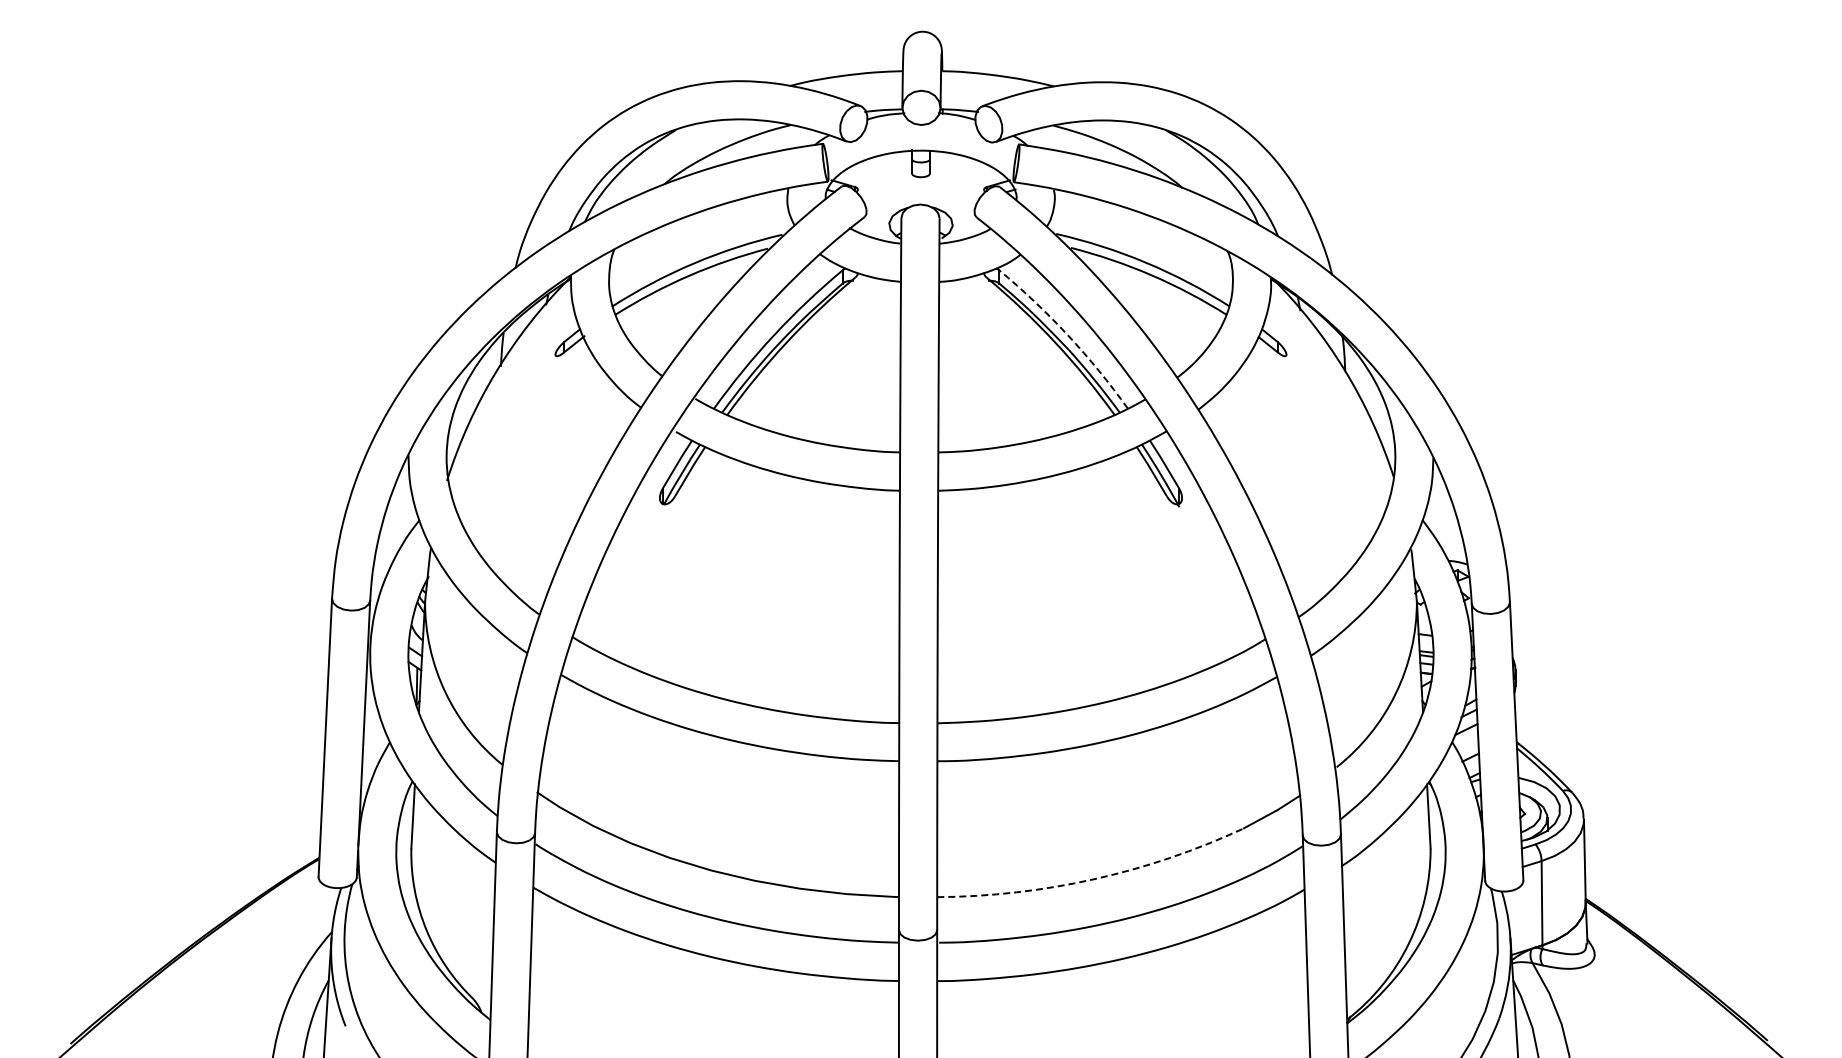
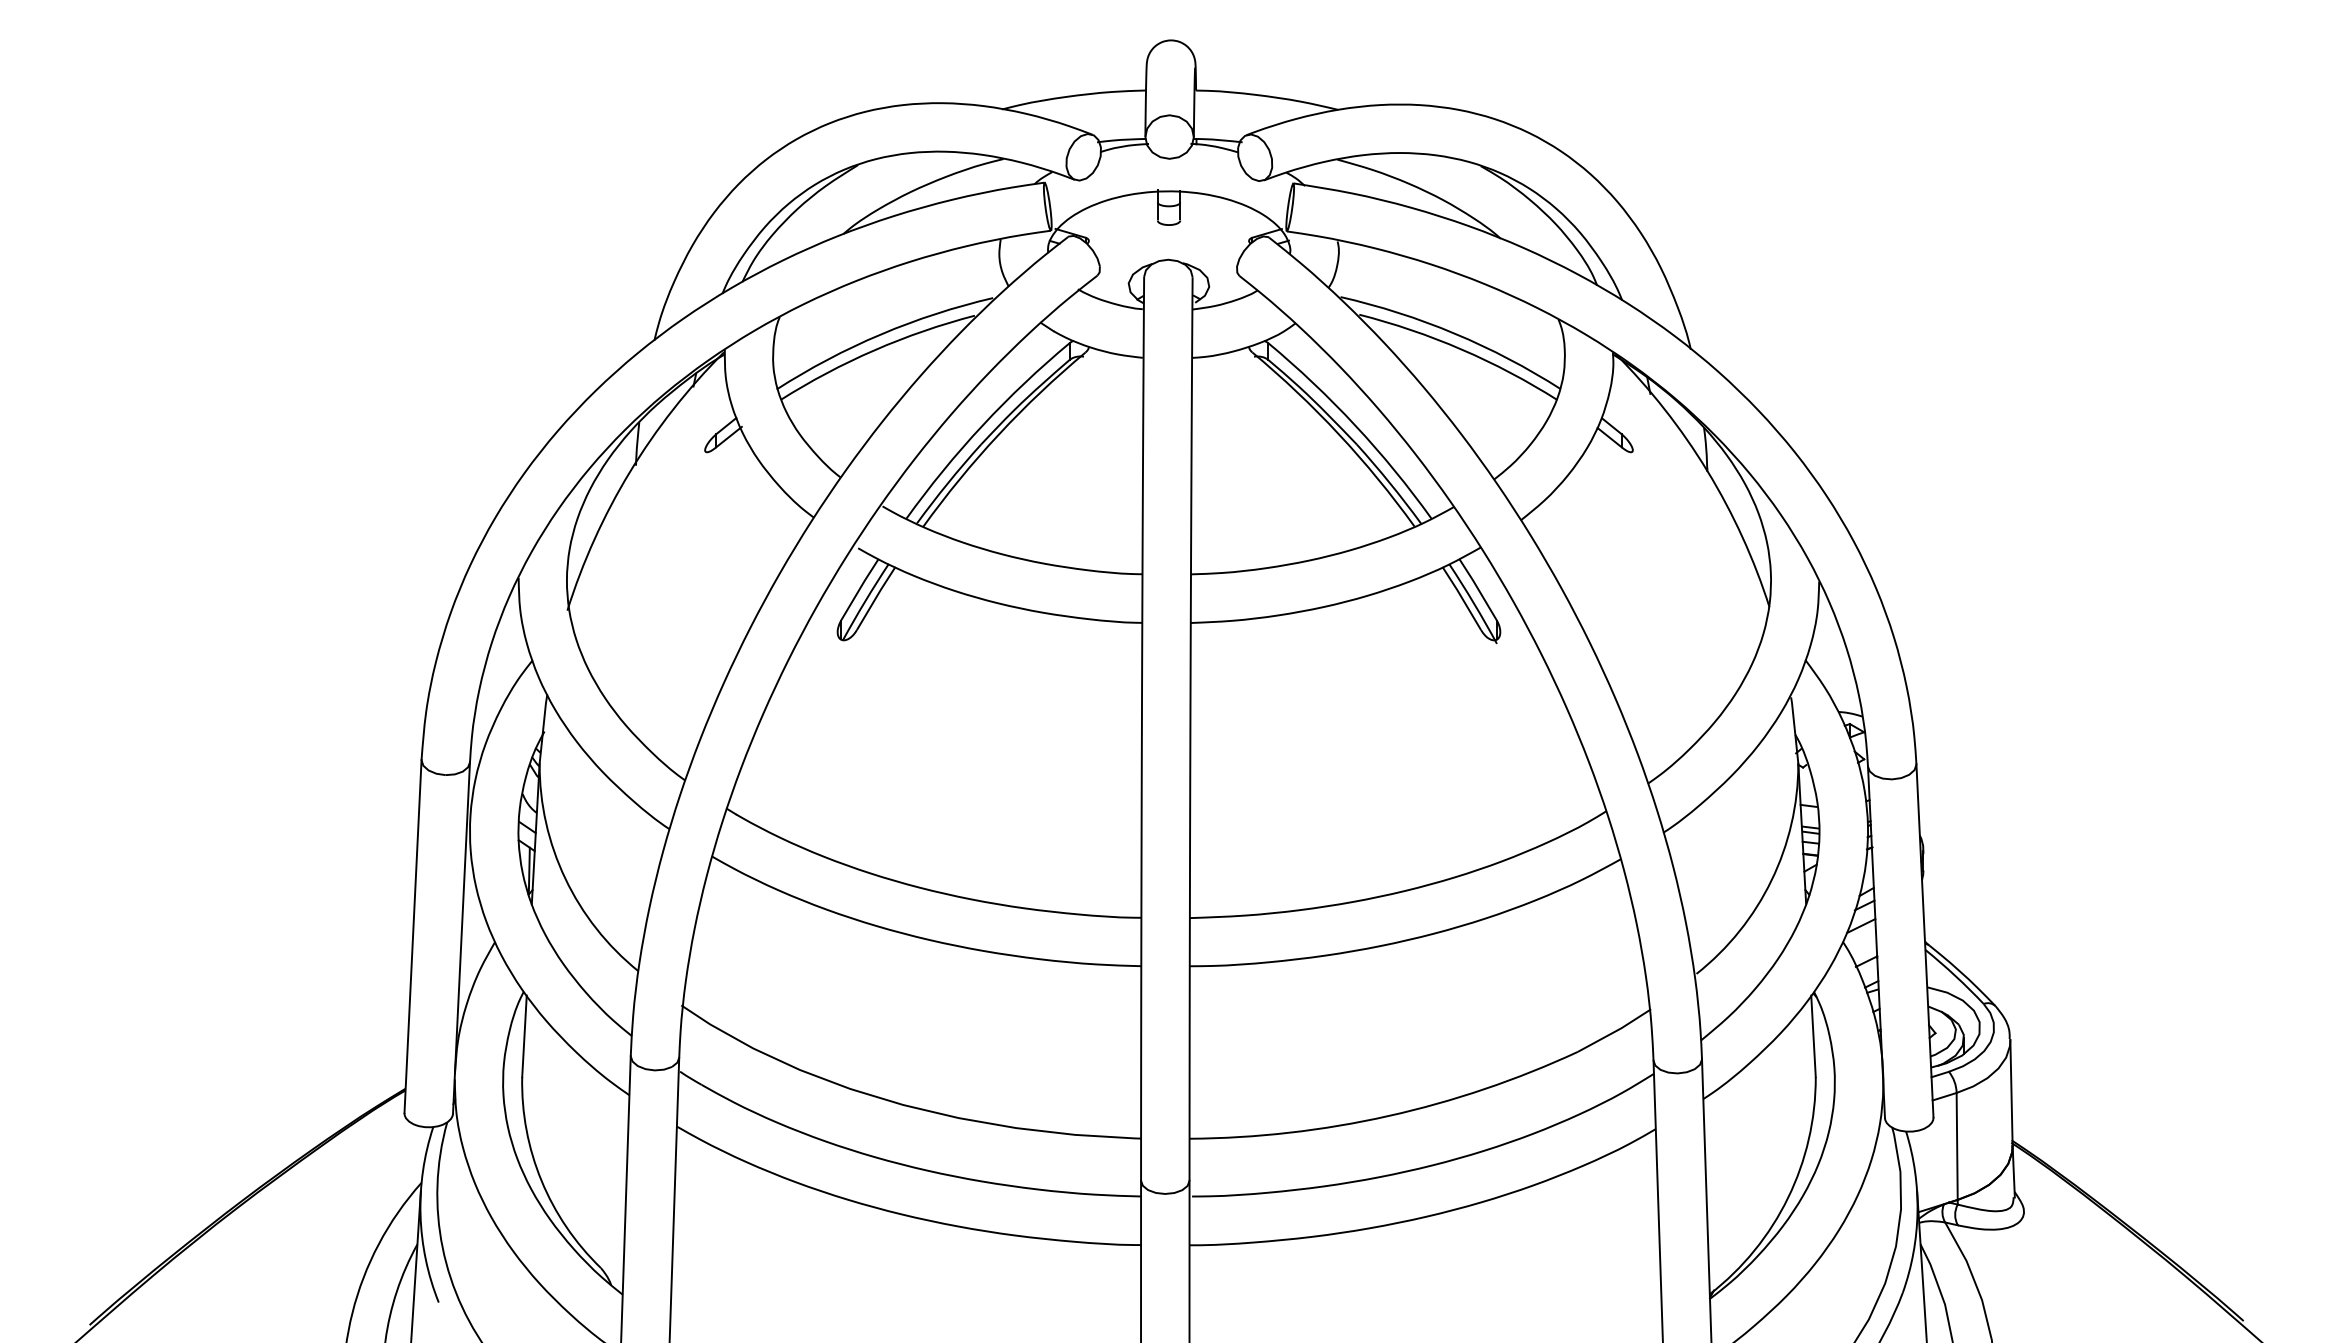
arc: (1068, 335) -> (1356, 425), dashed -> solid
arc: (1093, 879) -> (1387, 1116), dashed -> solid

